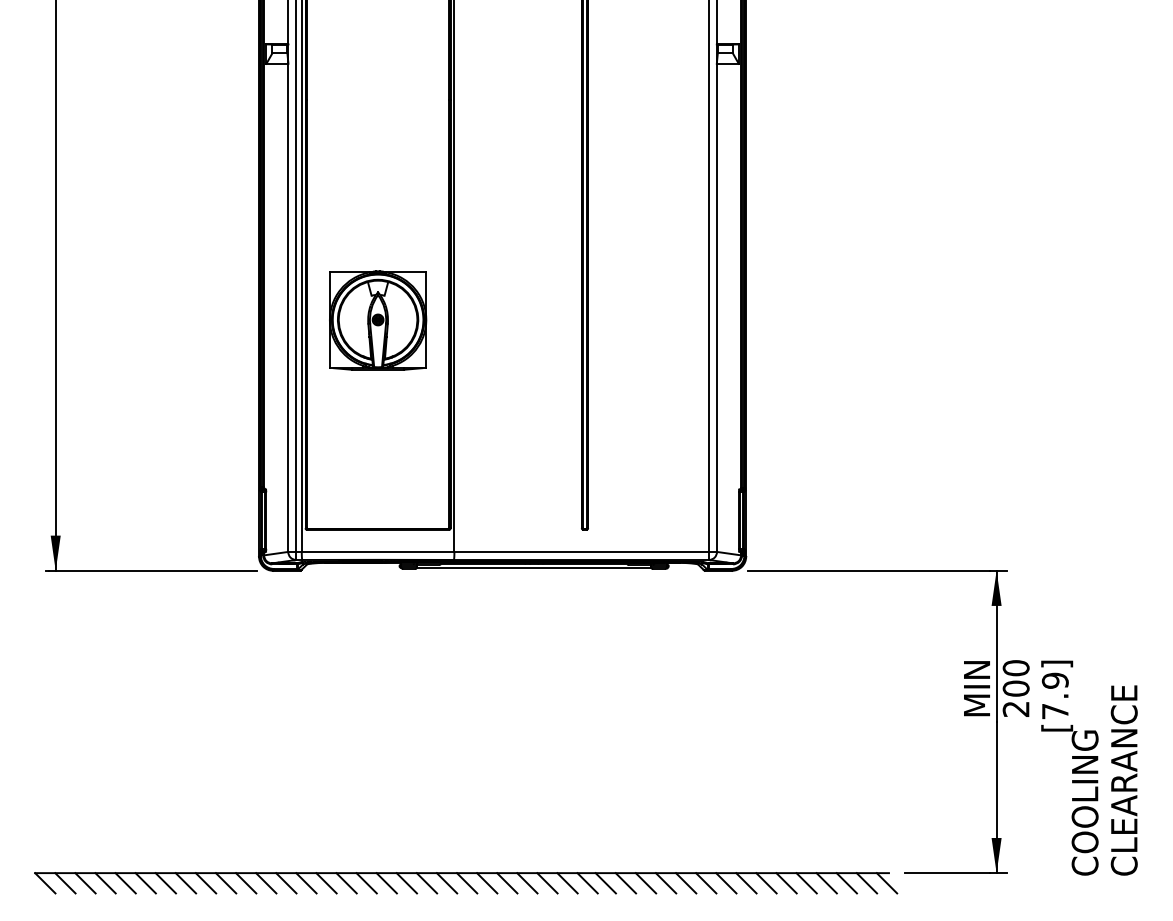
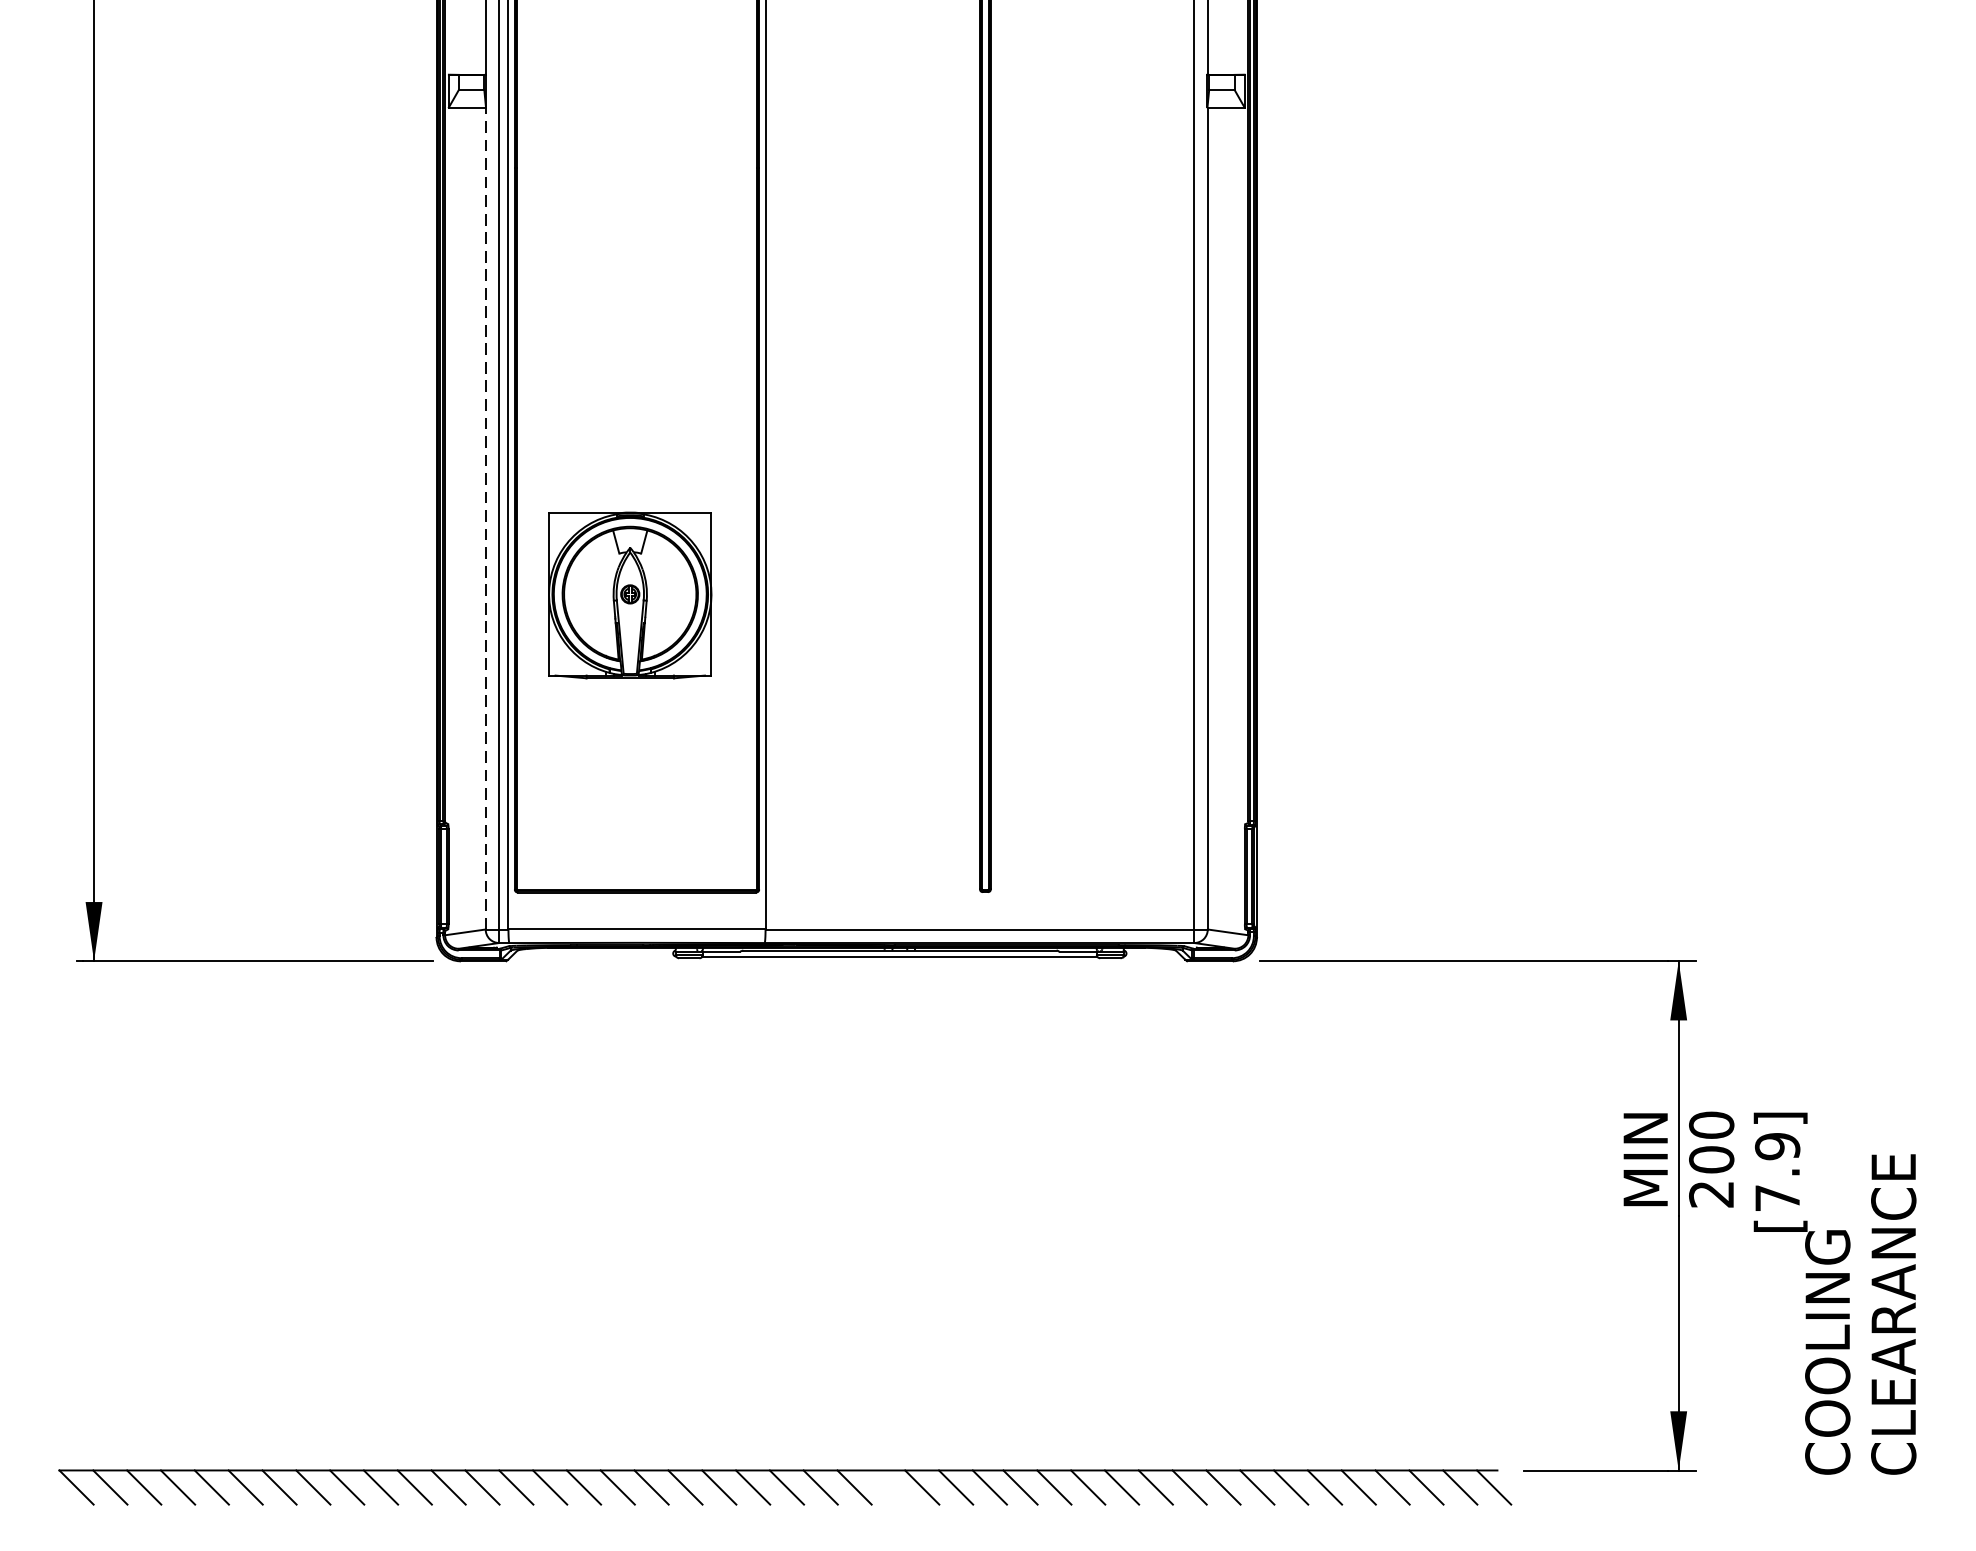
line: (288, 307) -> (486, 517), solid -> dashed
part: (378, 320) -> (630, 595), moved
line: (527, 883) -> (888, 1487), removed

